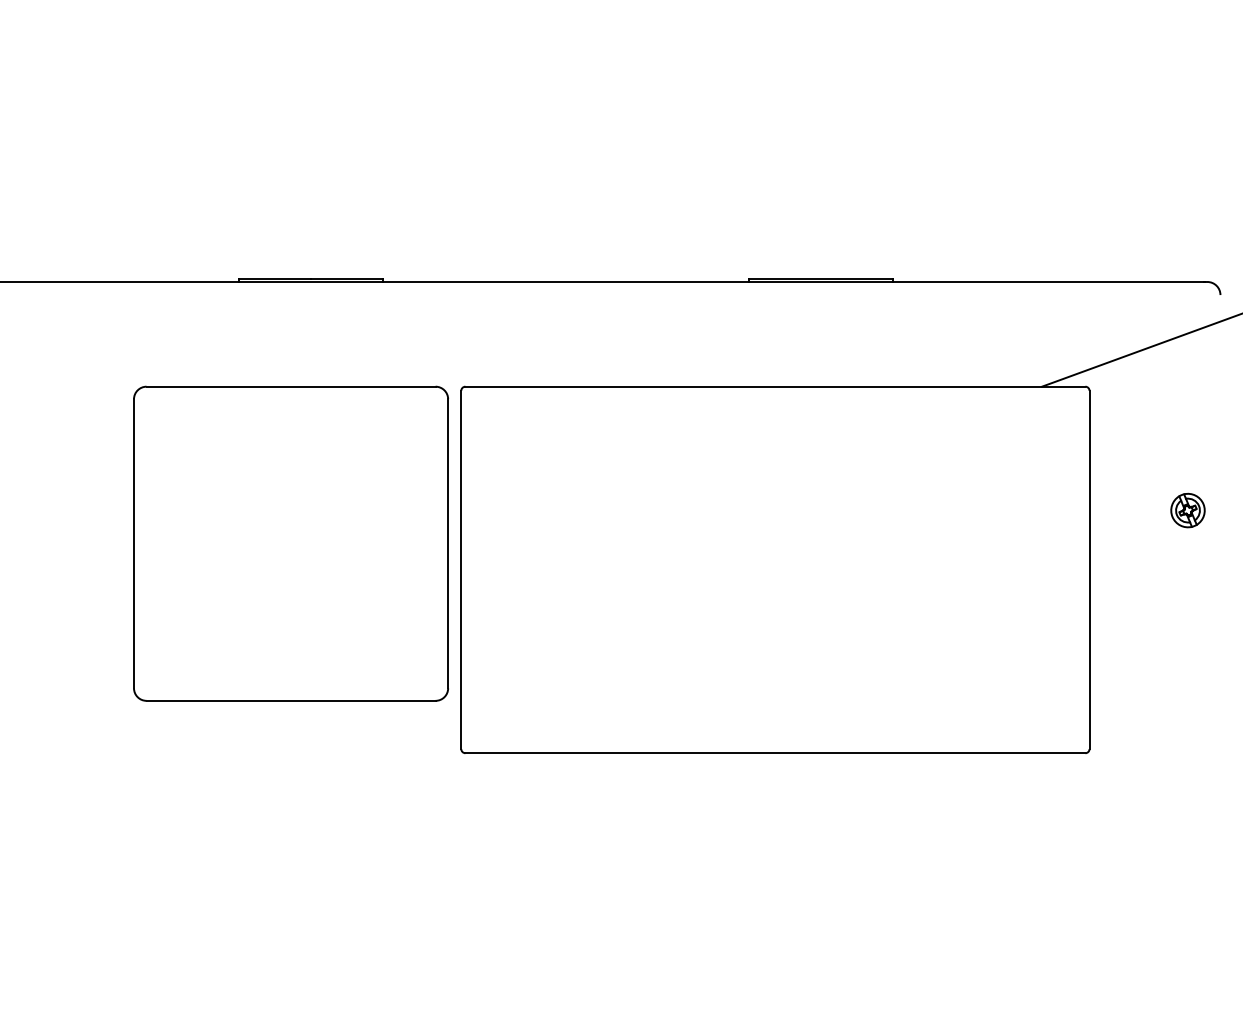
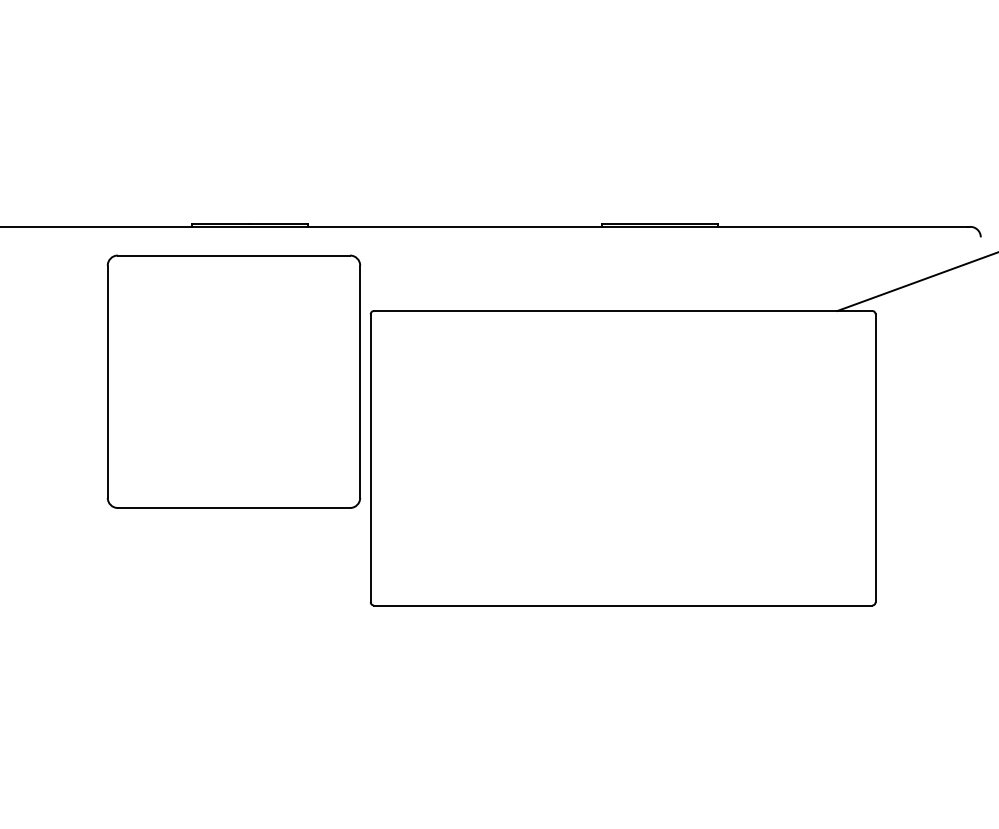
part: (1187, 510) -> (954, 410), removed
part: (290, 543) -> (233, 381), moved

